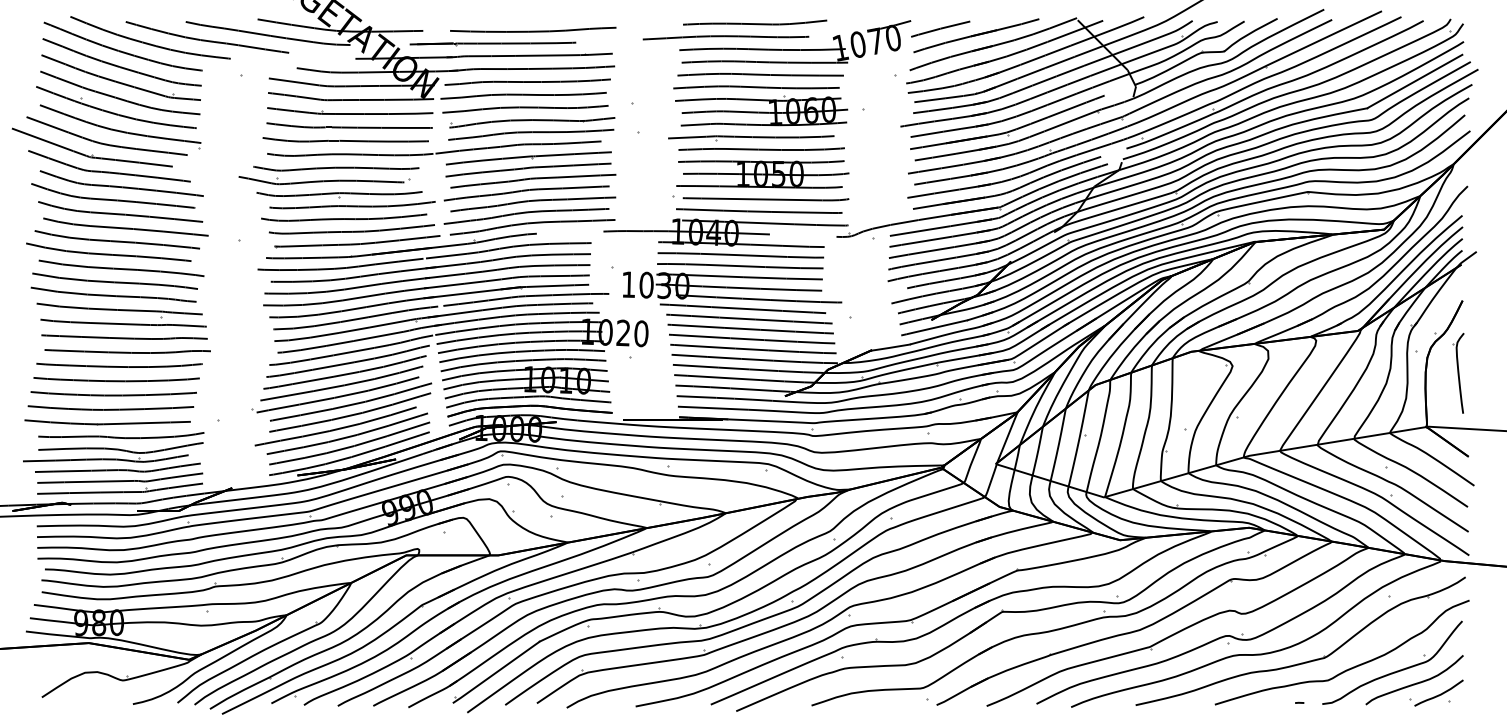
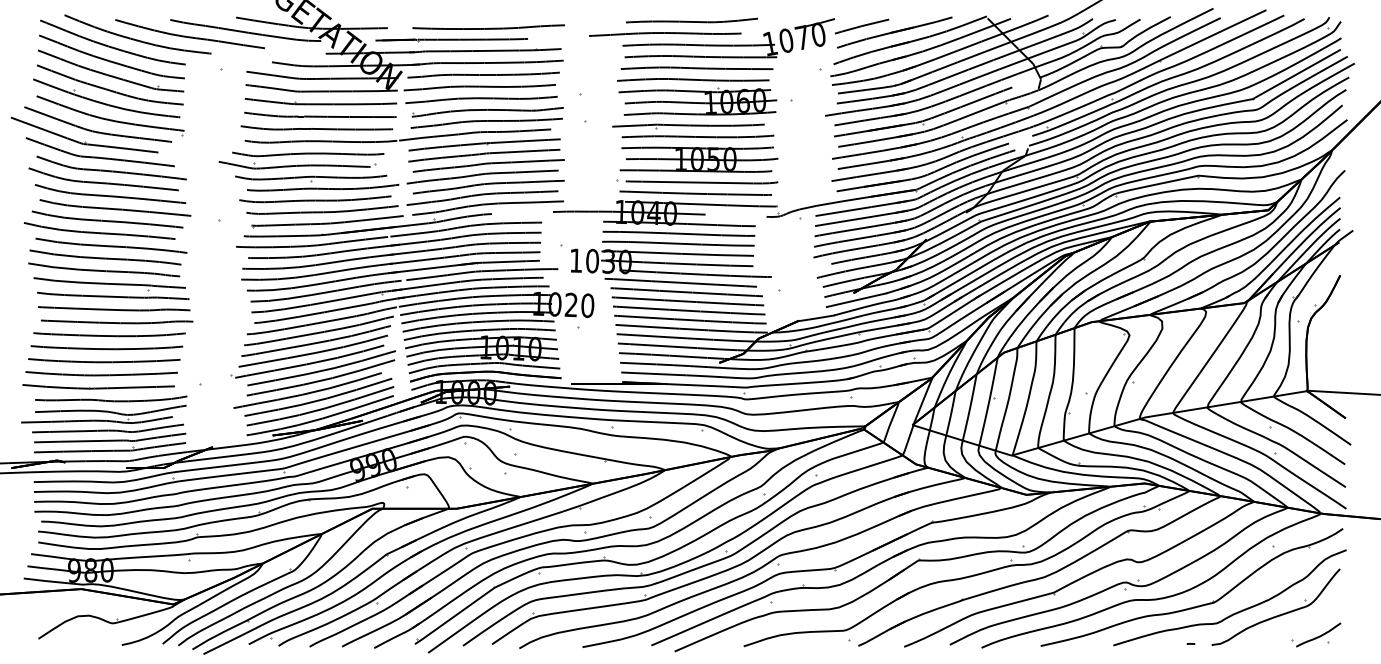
part: (1458, 372) -> (1336, 341), removed
curve: (1414, 682) -> (1296, 625), removed

